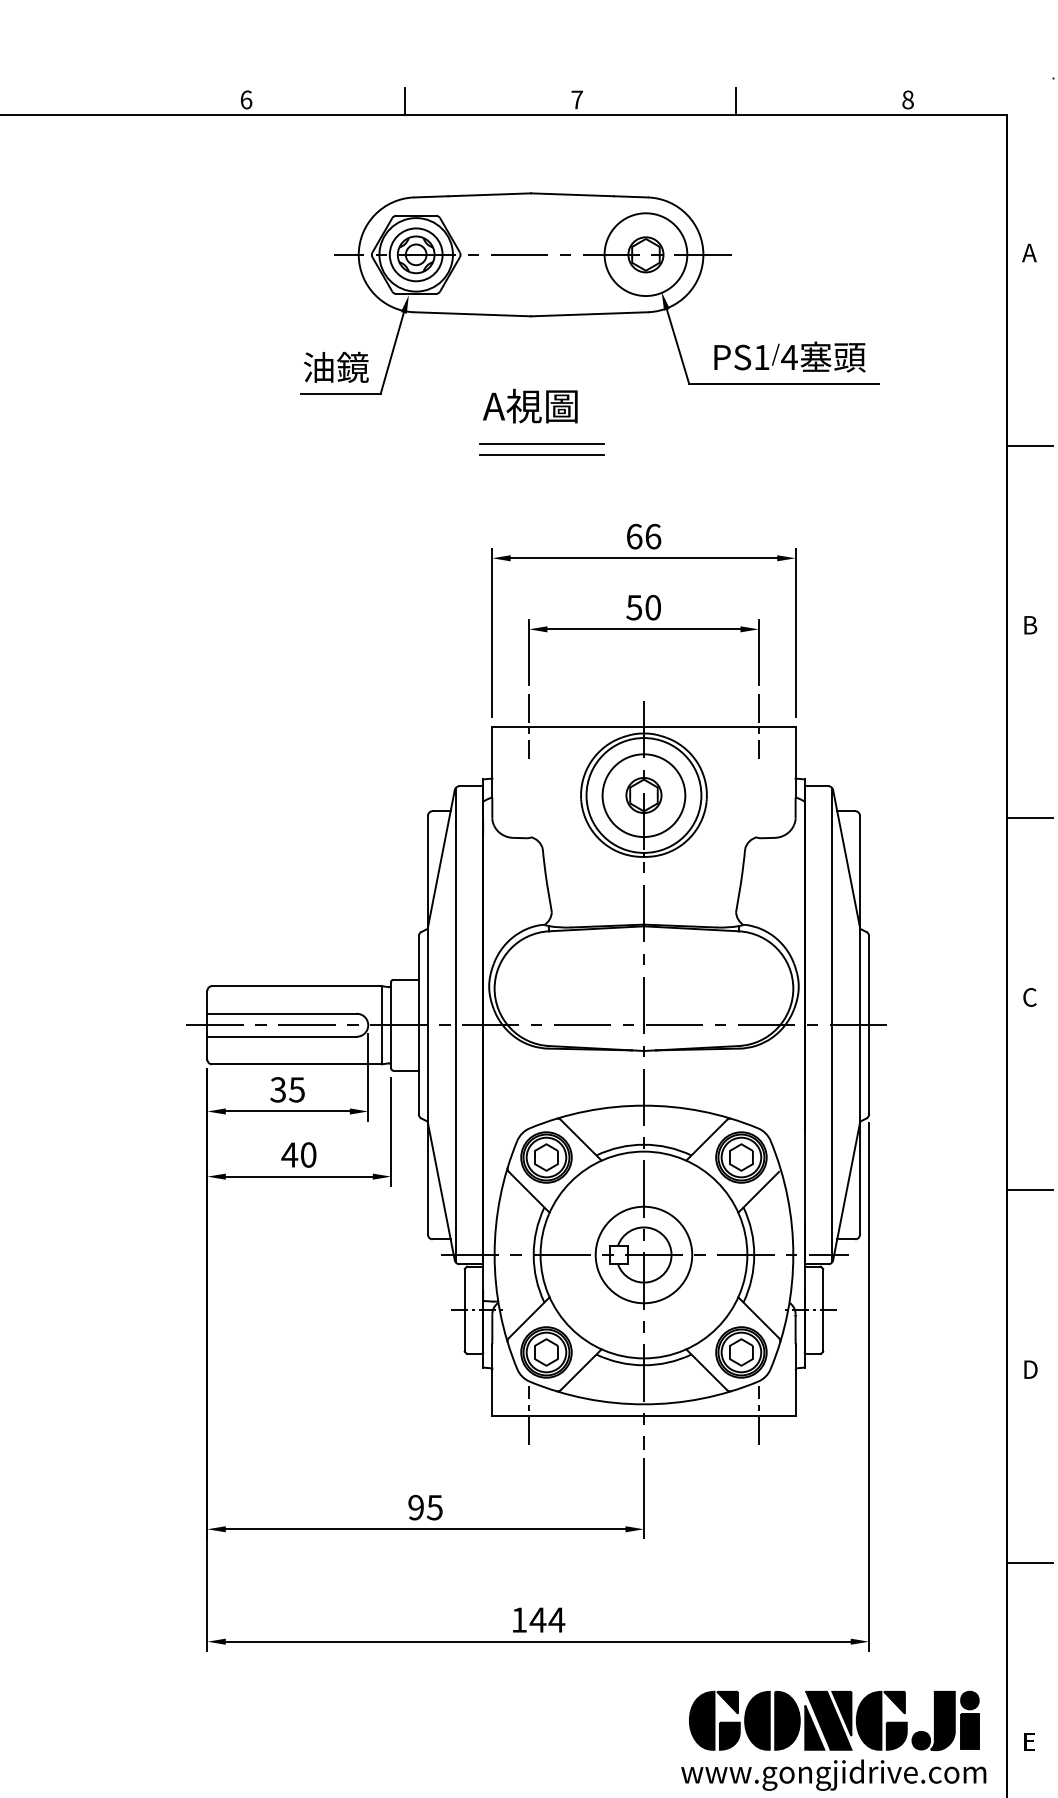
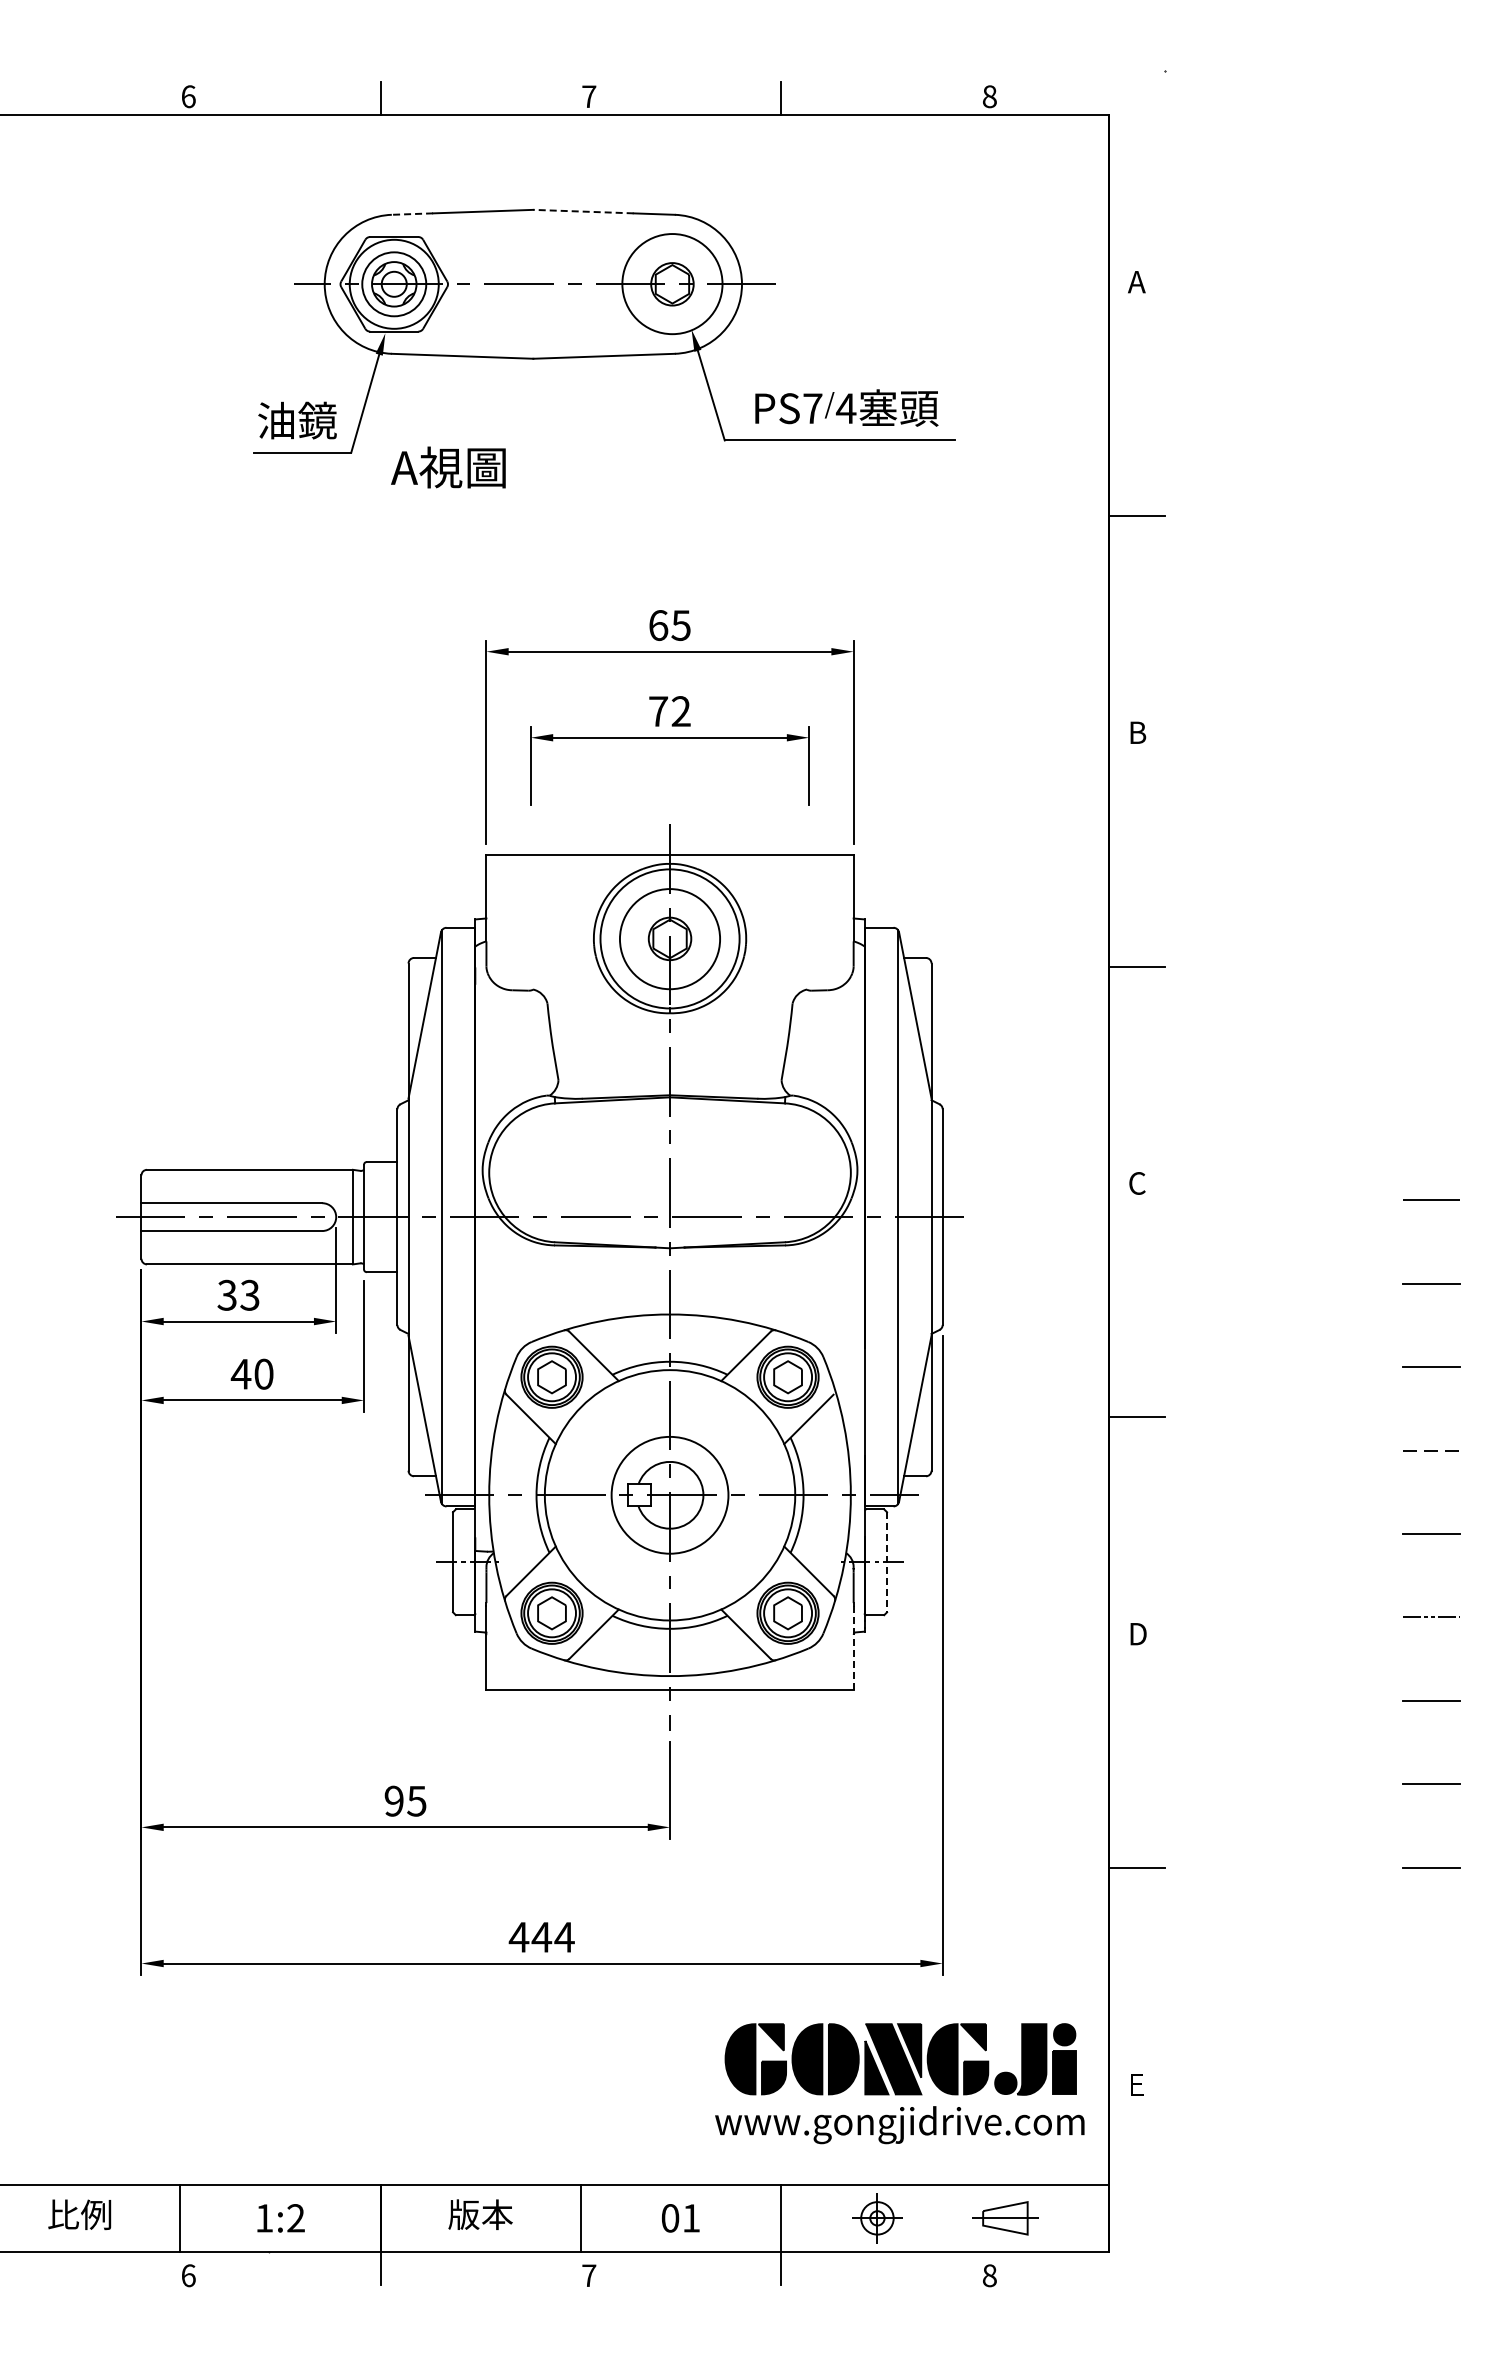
line: (572, 194) -> (583, 211), solid -> dashed
line: (431, 197) -> (412, 214), solid -> dashed
text: (761, 357) -> (812, 408), PS1 -> PS7
text: (530, 406) -> (448, 467), moved
line: (541, 443) -> (546, 512), removed
line: (541, 454) -> (546, 526), removed
text: (652, 536) -> (680, 625), 66 -> 65
text: (643, 607) -> (669, 711), 50 -> 72
line: (528, 726) -> (530, 855), removed
line: (759, 726) -> (809, 855), removed
text: (296, 1089) -> (249, 1294), 35 -> 33
line: (823, 1310) -> (887, 1562), solid -> dashed
line: (795, 1381) -> (853, 1648), solid -> dashed
line: (528, 1415) -> (530, 1689), removed
line: (759, 1415) -> (809, 1689), removed
text: (518, 1620) -> (518, 1937), 144 -> 444

